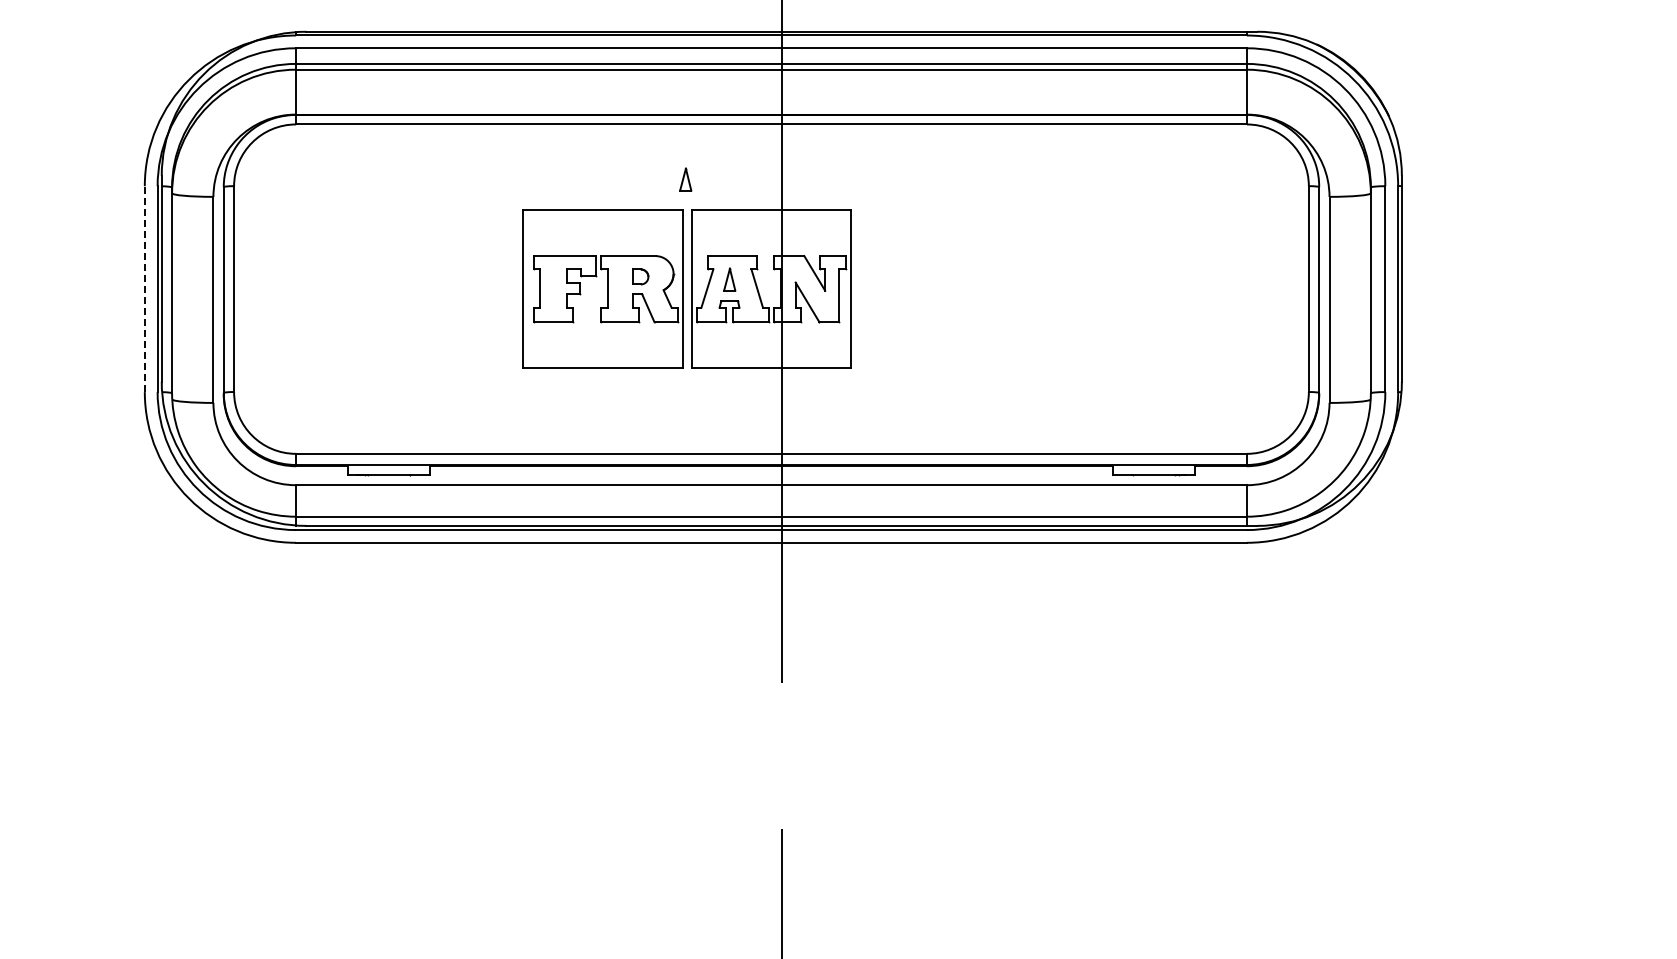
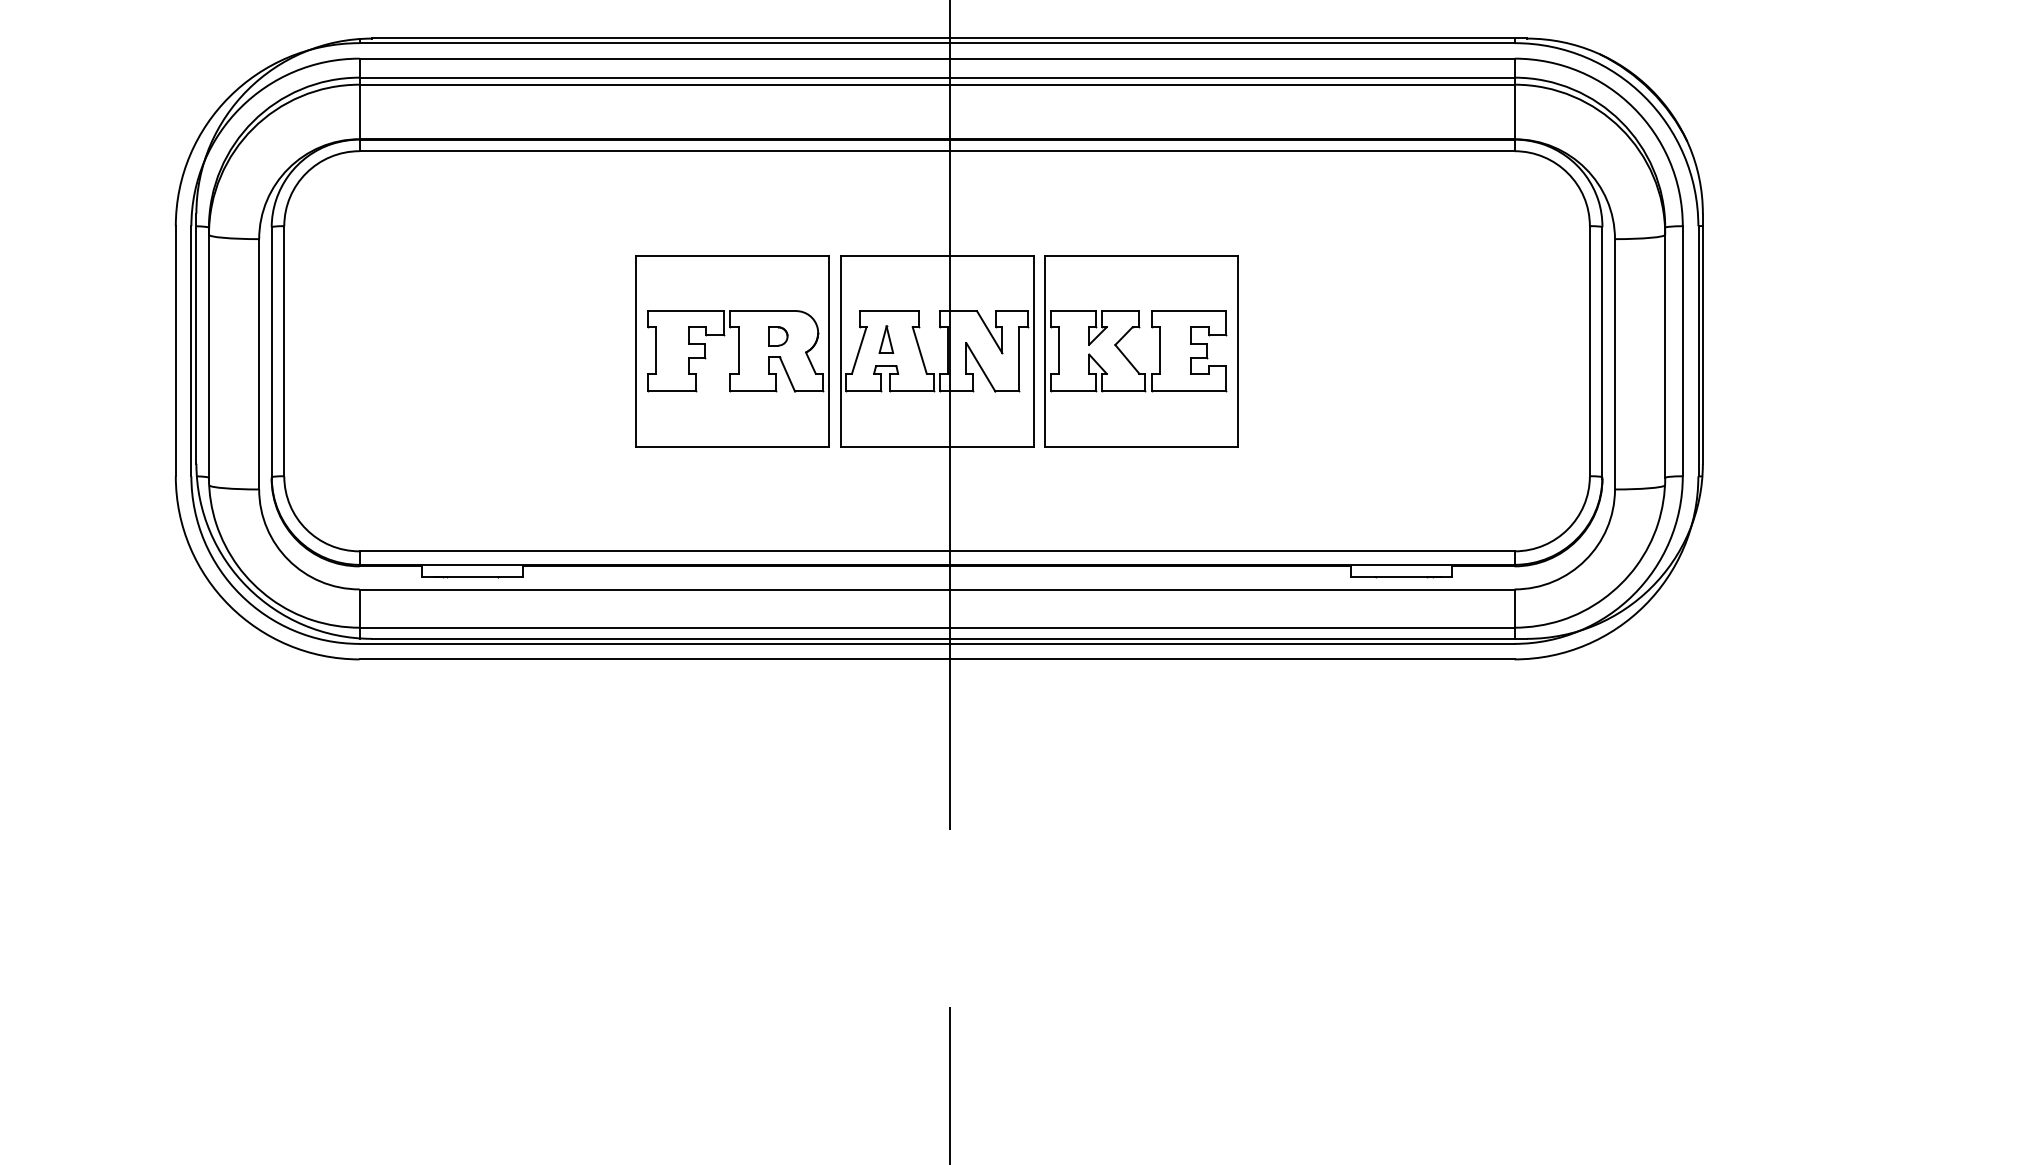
part: (685, 179) -> (832, 218), removed
part: (940, 288) -> (1142, 350), added
line: (144, 289) -> (175, 351), dashed -> solid

